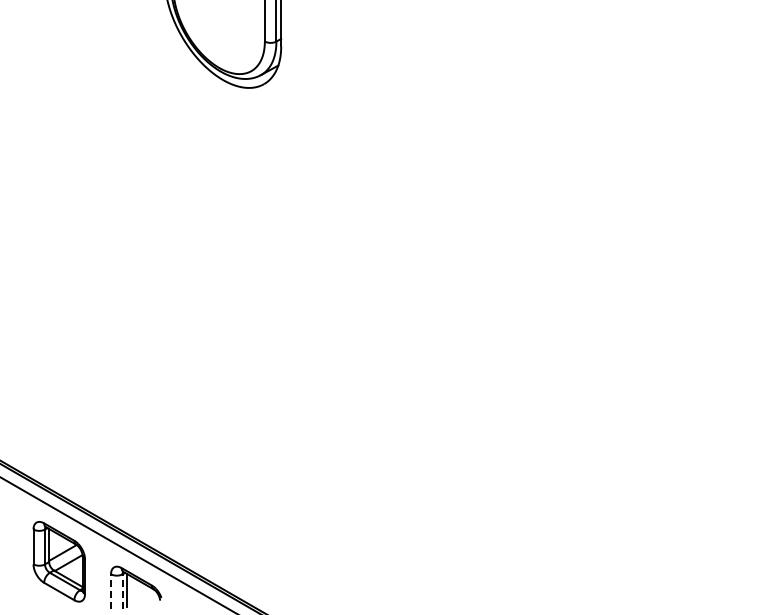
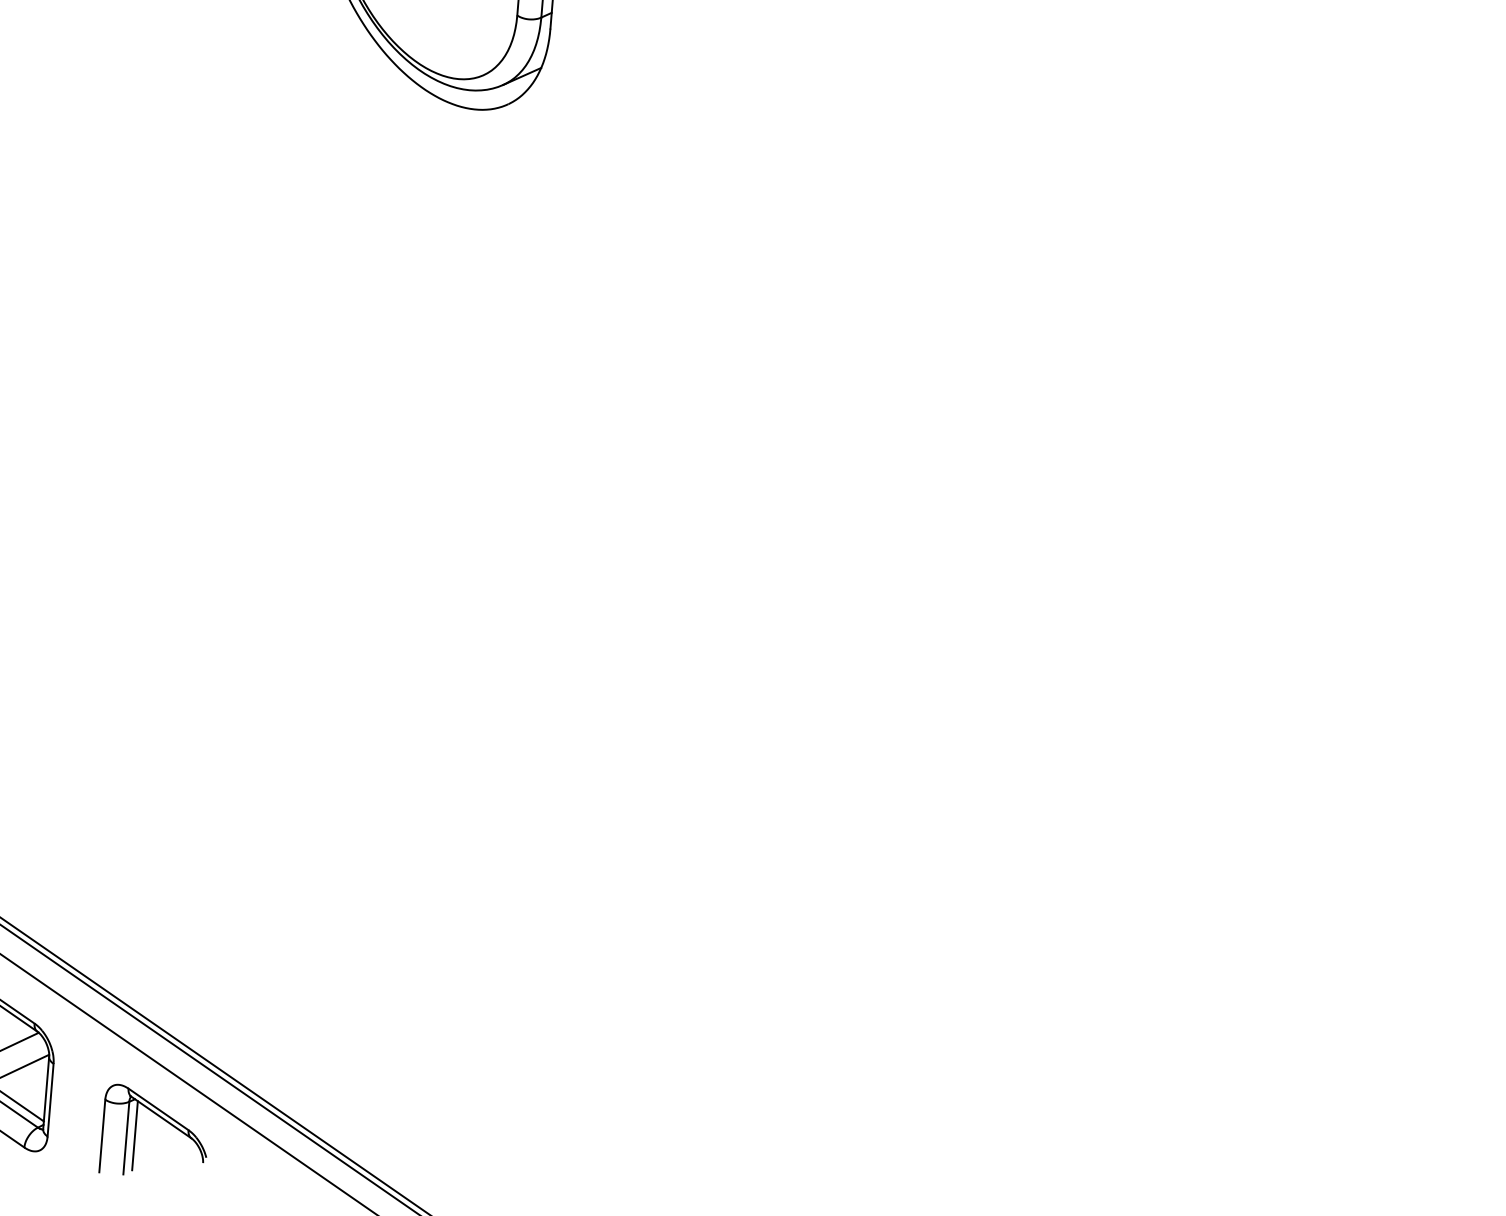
line: (111, 591) -> (103, 1135), dashed -> solid
line: (122, 591) -> (126, 1137), dashed -> solid

